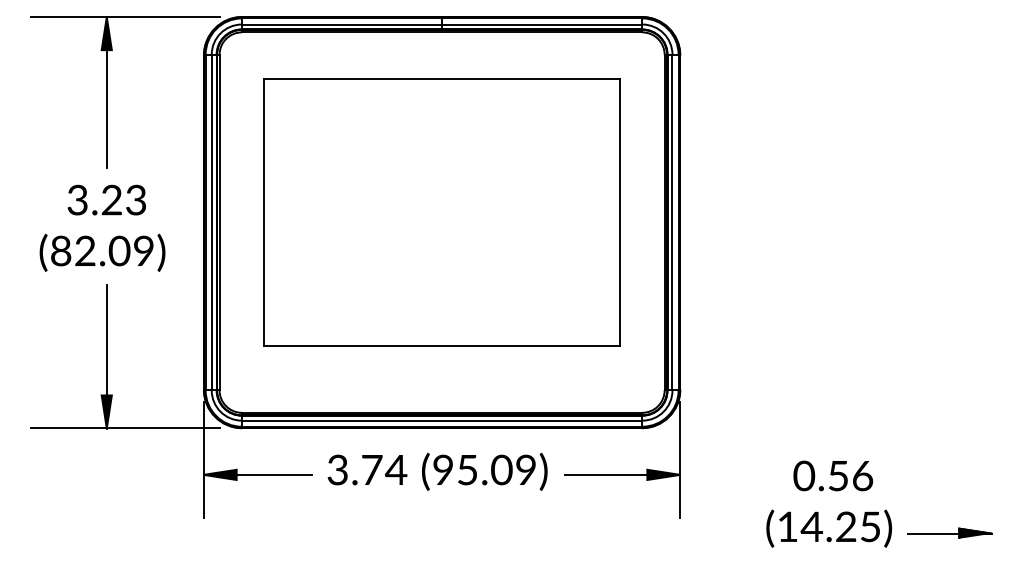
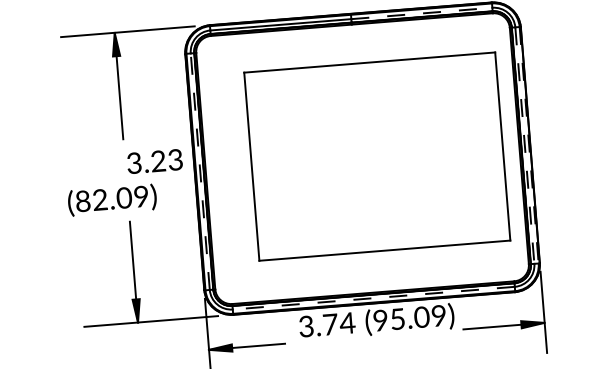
line: (542, 24) -> (422, 13), solid -> dashed
text: (106, 199) -> (154, 161), moved
part: (441, 212) -> (376, 156), moved
line: (211, 222) -> (200, 171), solid -> dashed
line: (672, 222) -> (524, 145), solid -> dashed
line: (678, 222) -> (529, 145), solid -> dashed
text: (102, 252) -> (112, 199), moved
line: (441, 420) -> (373, 298), solid -> dashed
text: (437, 471) -> (376, 321), moved

